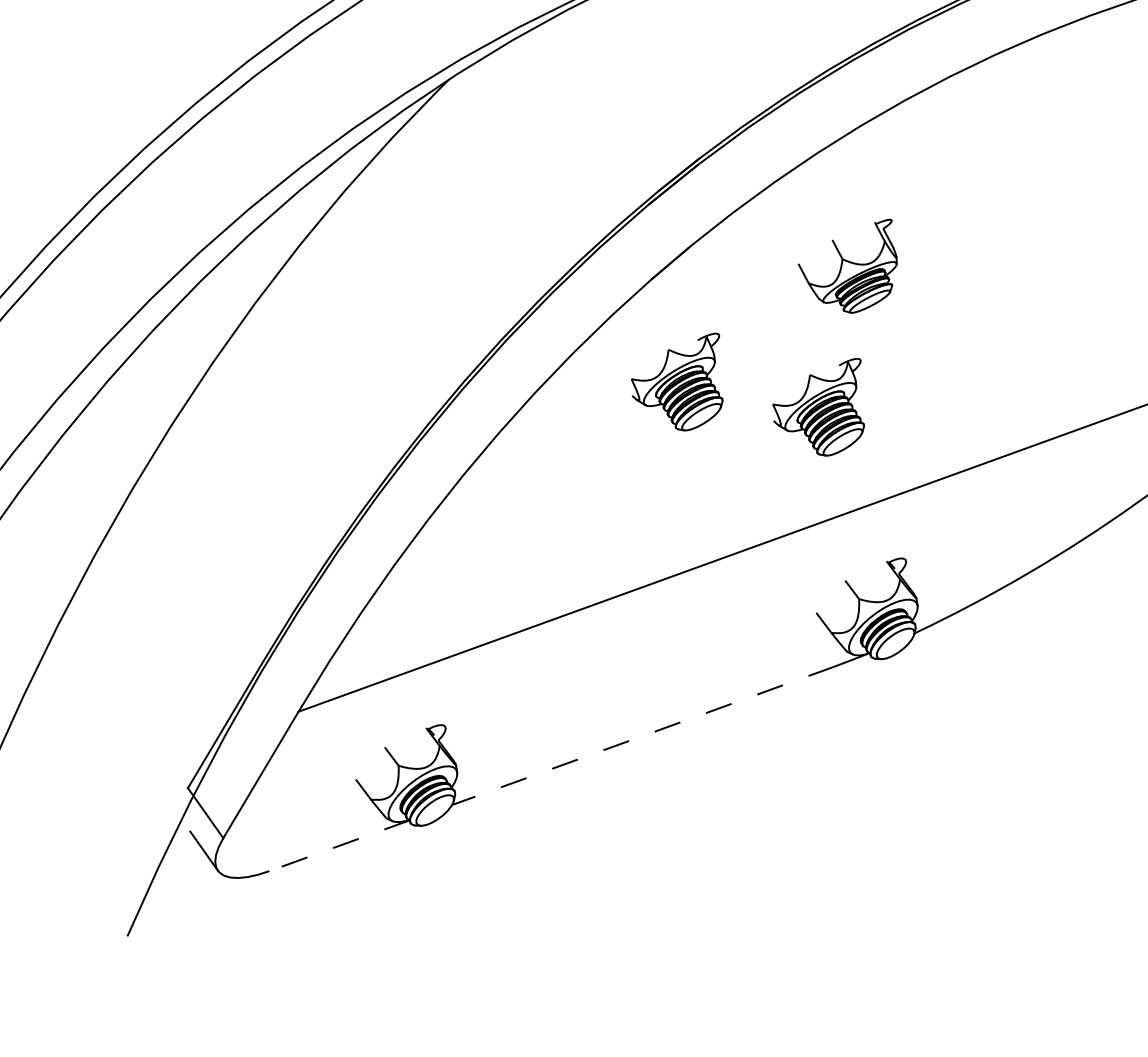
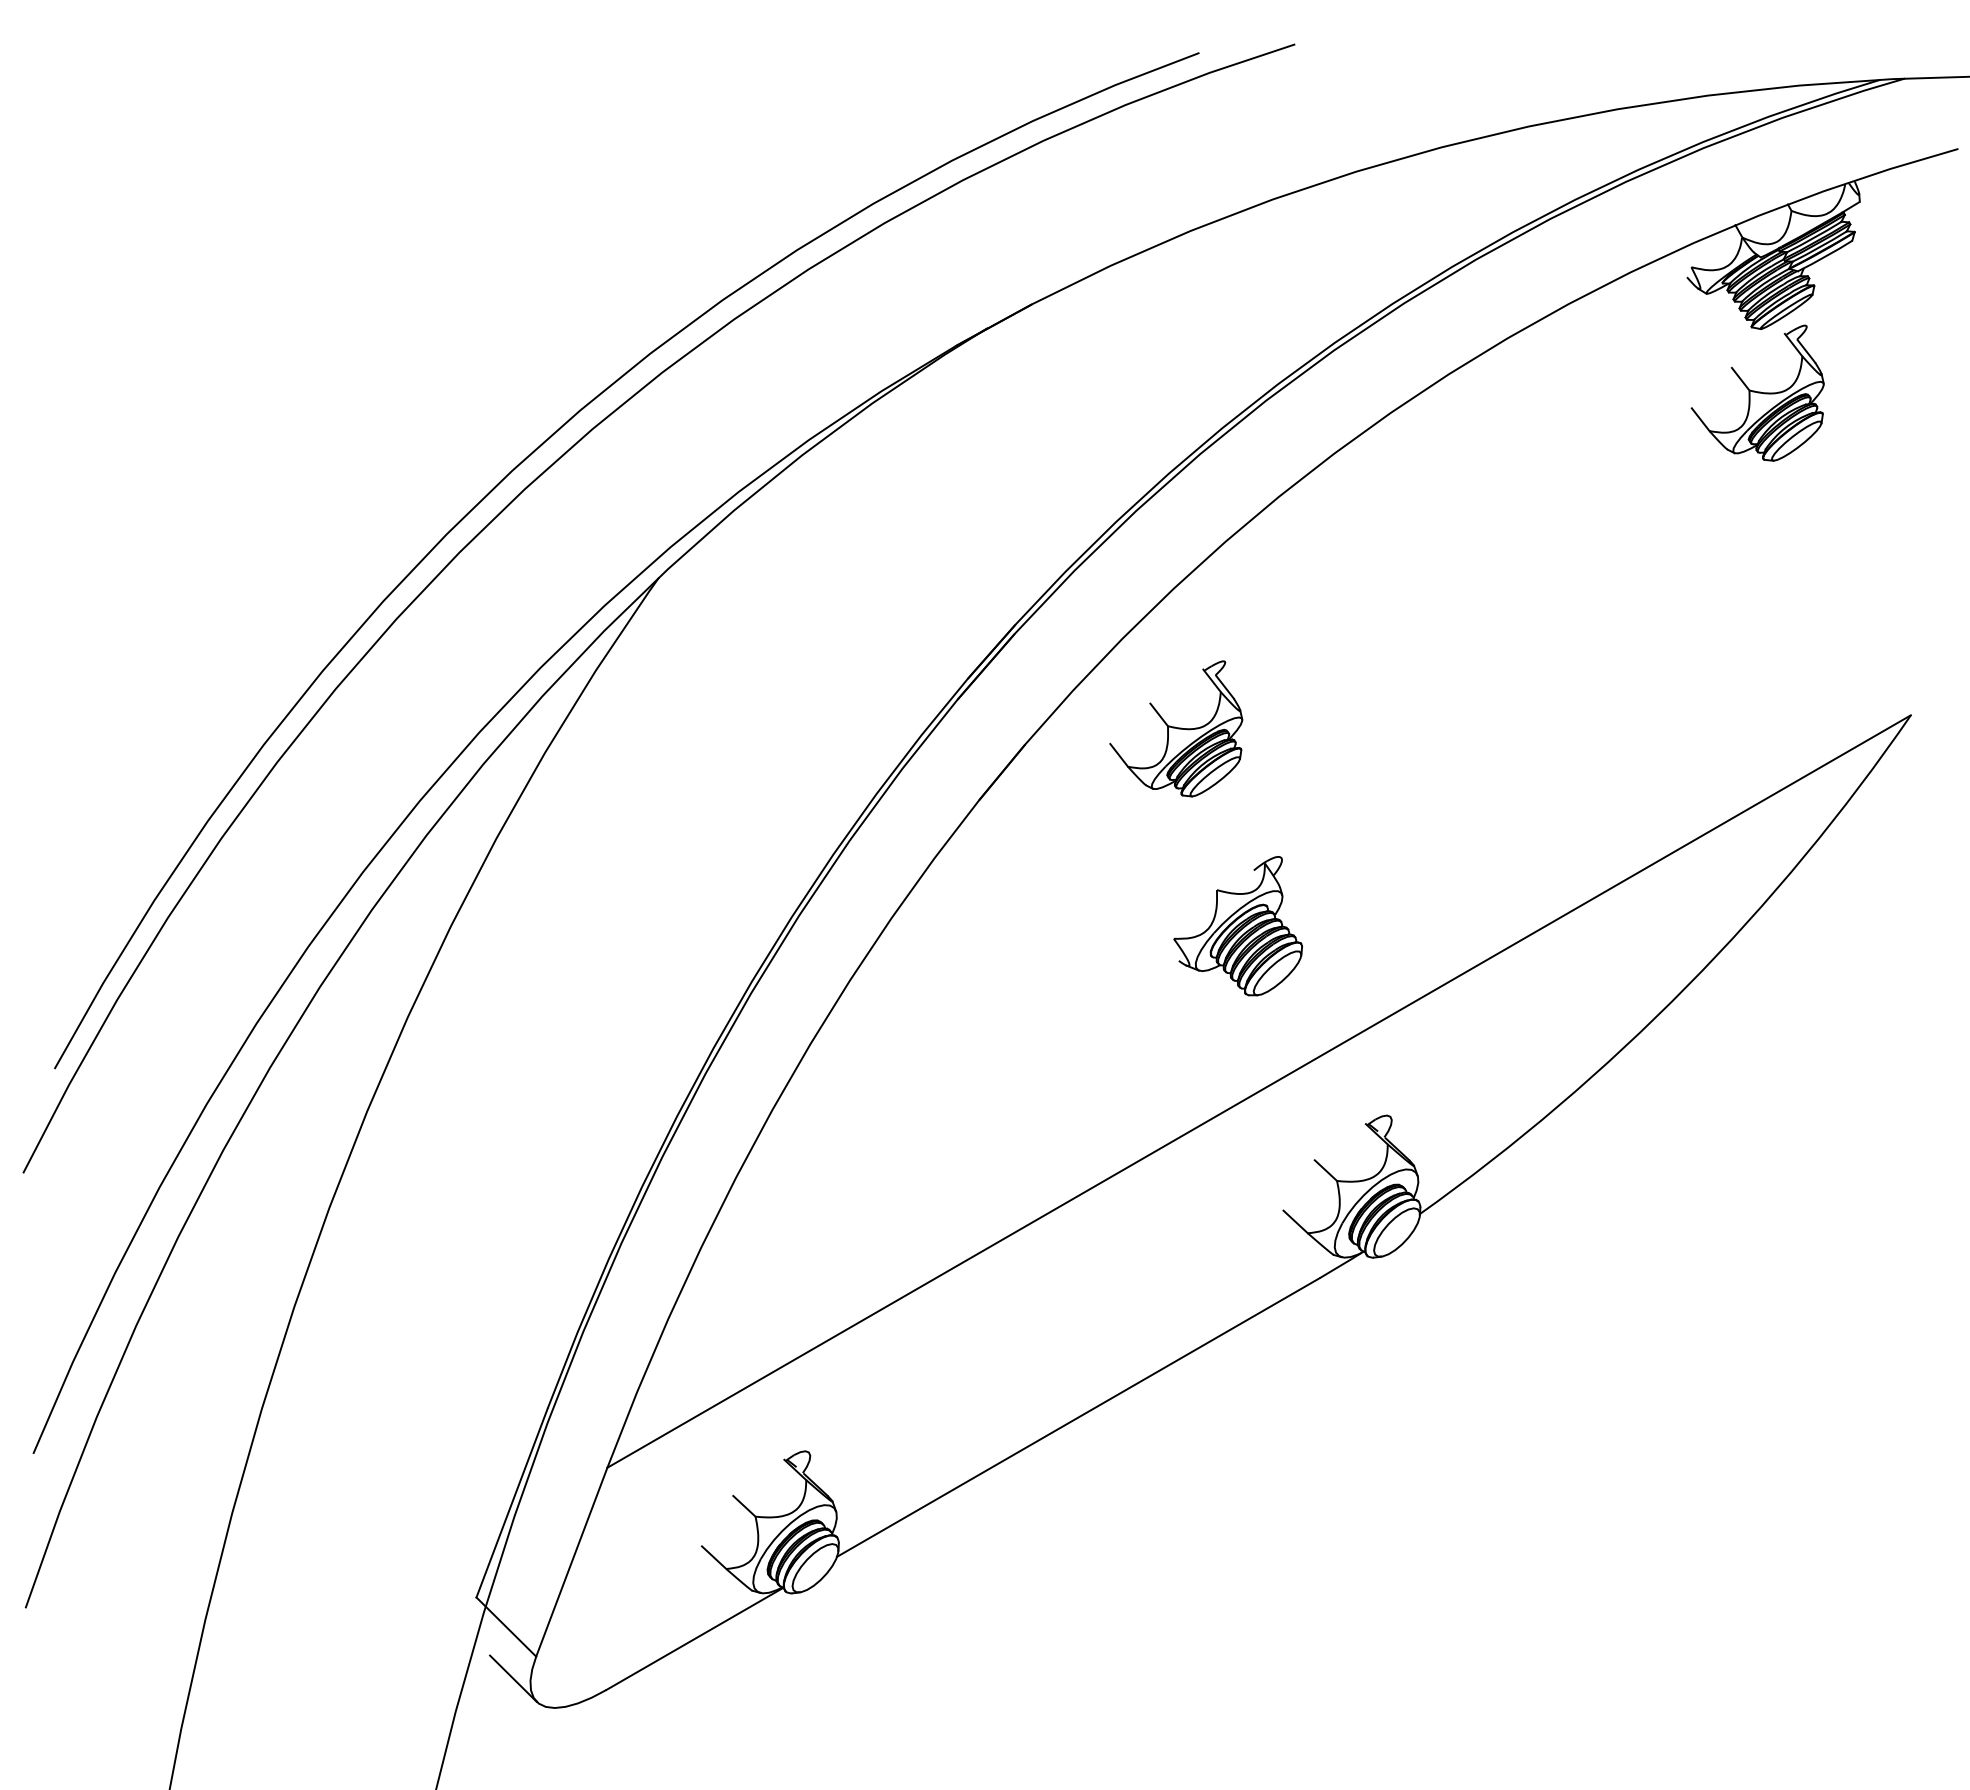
part: (848, 262) -> (1176, 728), moved
part: (678, 378) -> (1040, 926), removed
line: (643, 735) -> (1078, 1417), dashed -> solid
line: (339, 845) -> (695, 1638), dashed -> solid

